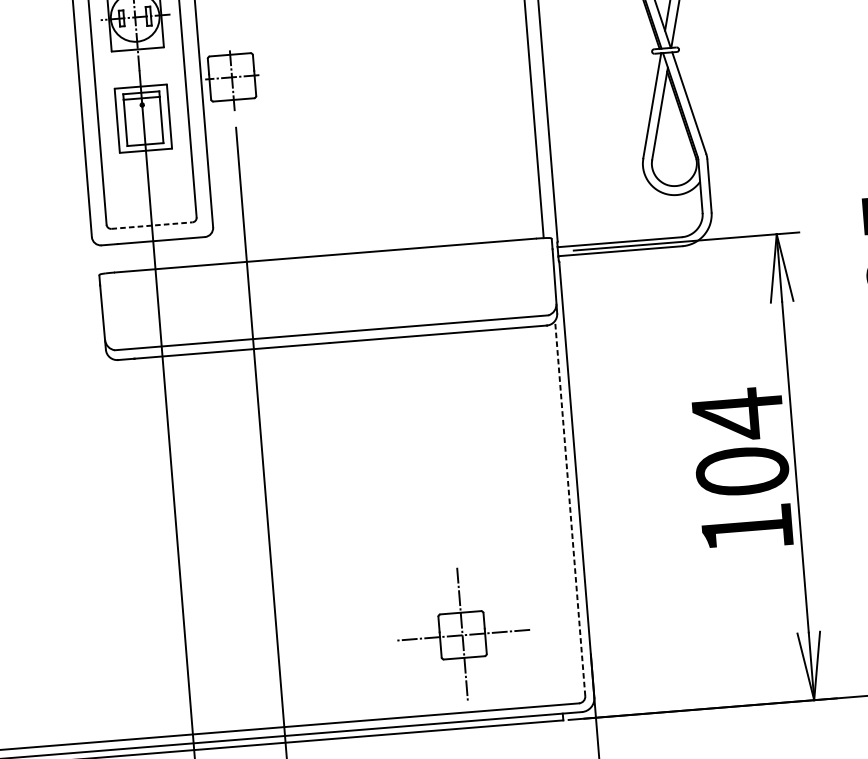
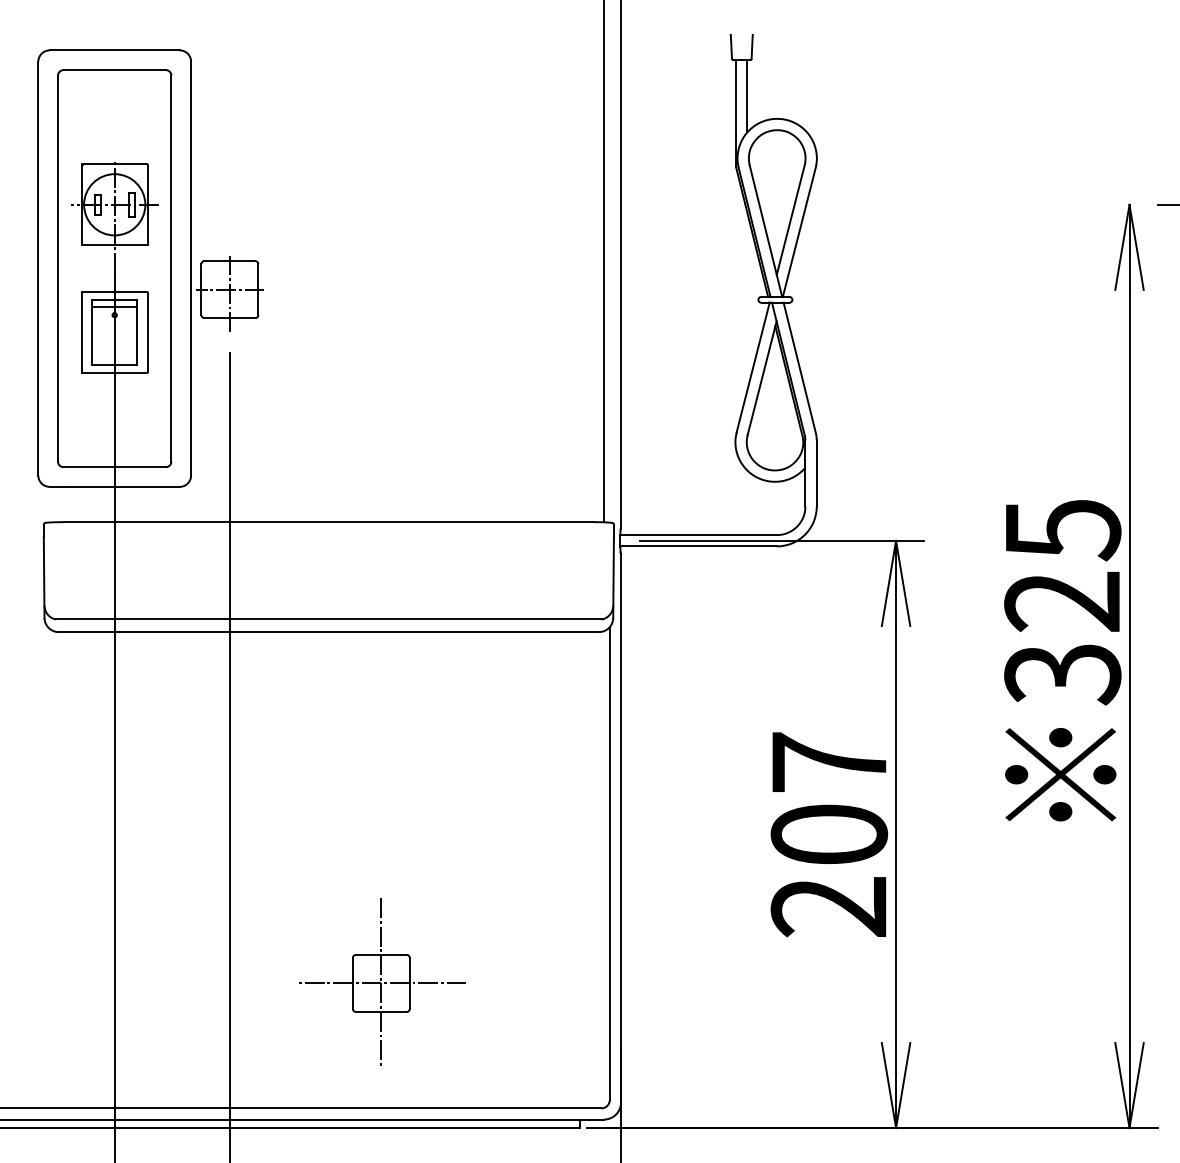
line: (152, 225) -> (115, 467), dashed -> solid
text: (741, 470) -> (828, 833), 104 -> 207
line: (569, 508) -> (609, 863), dashed -> solid
part: (463, 633) -> (382, 981), moved

